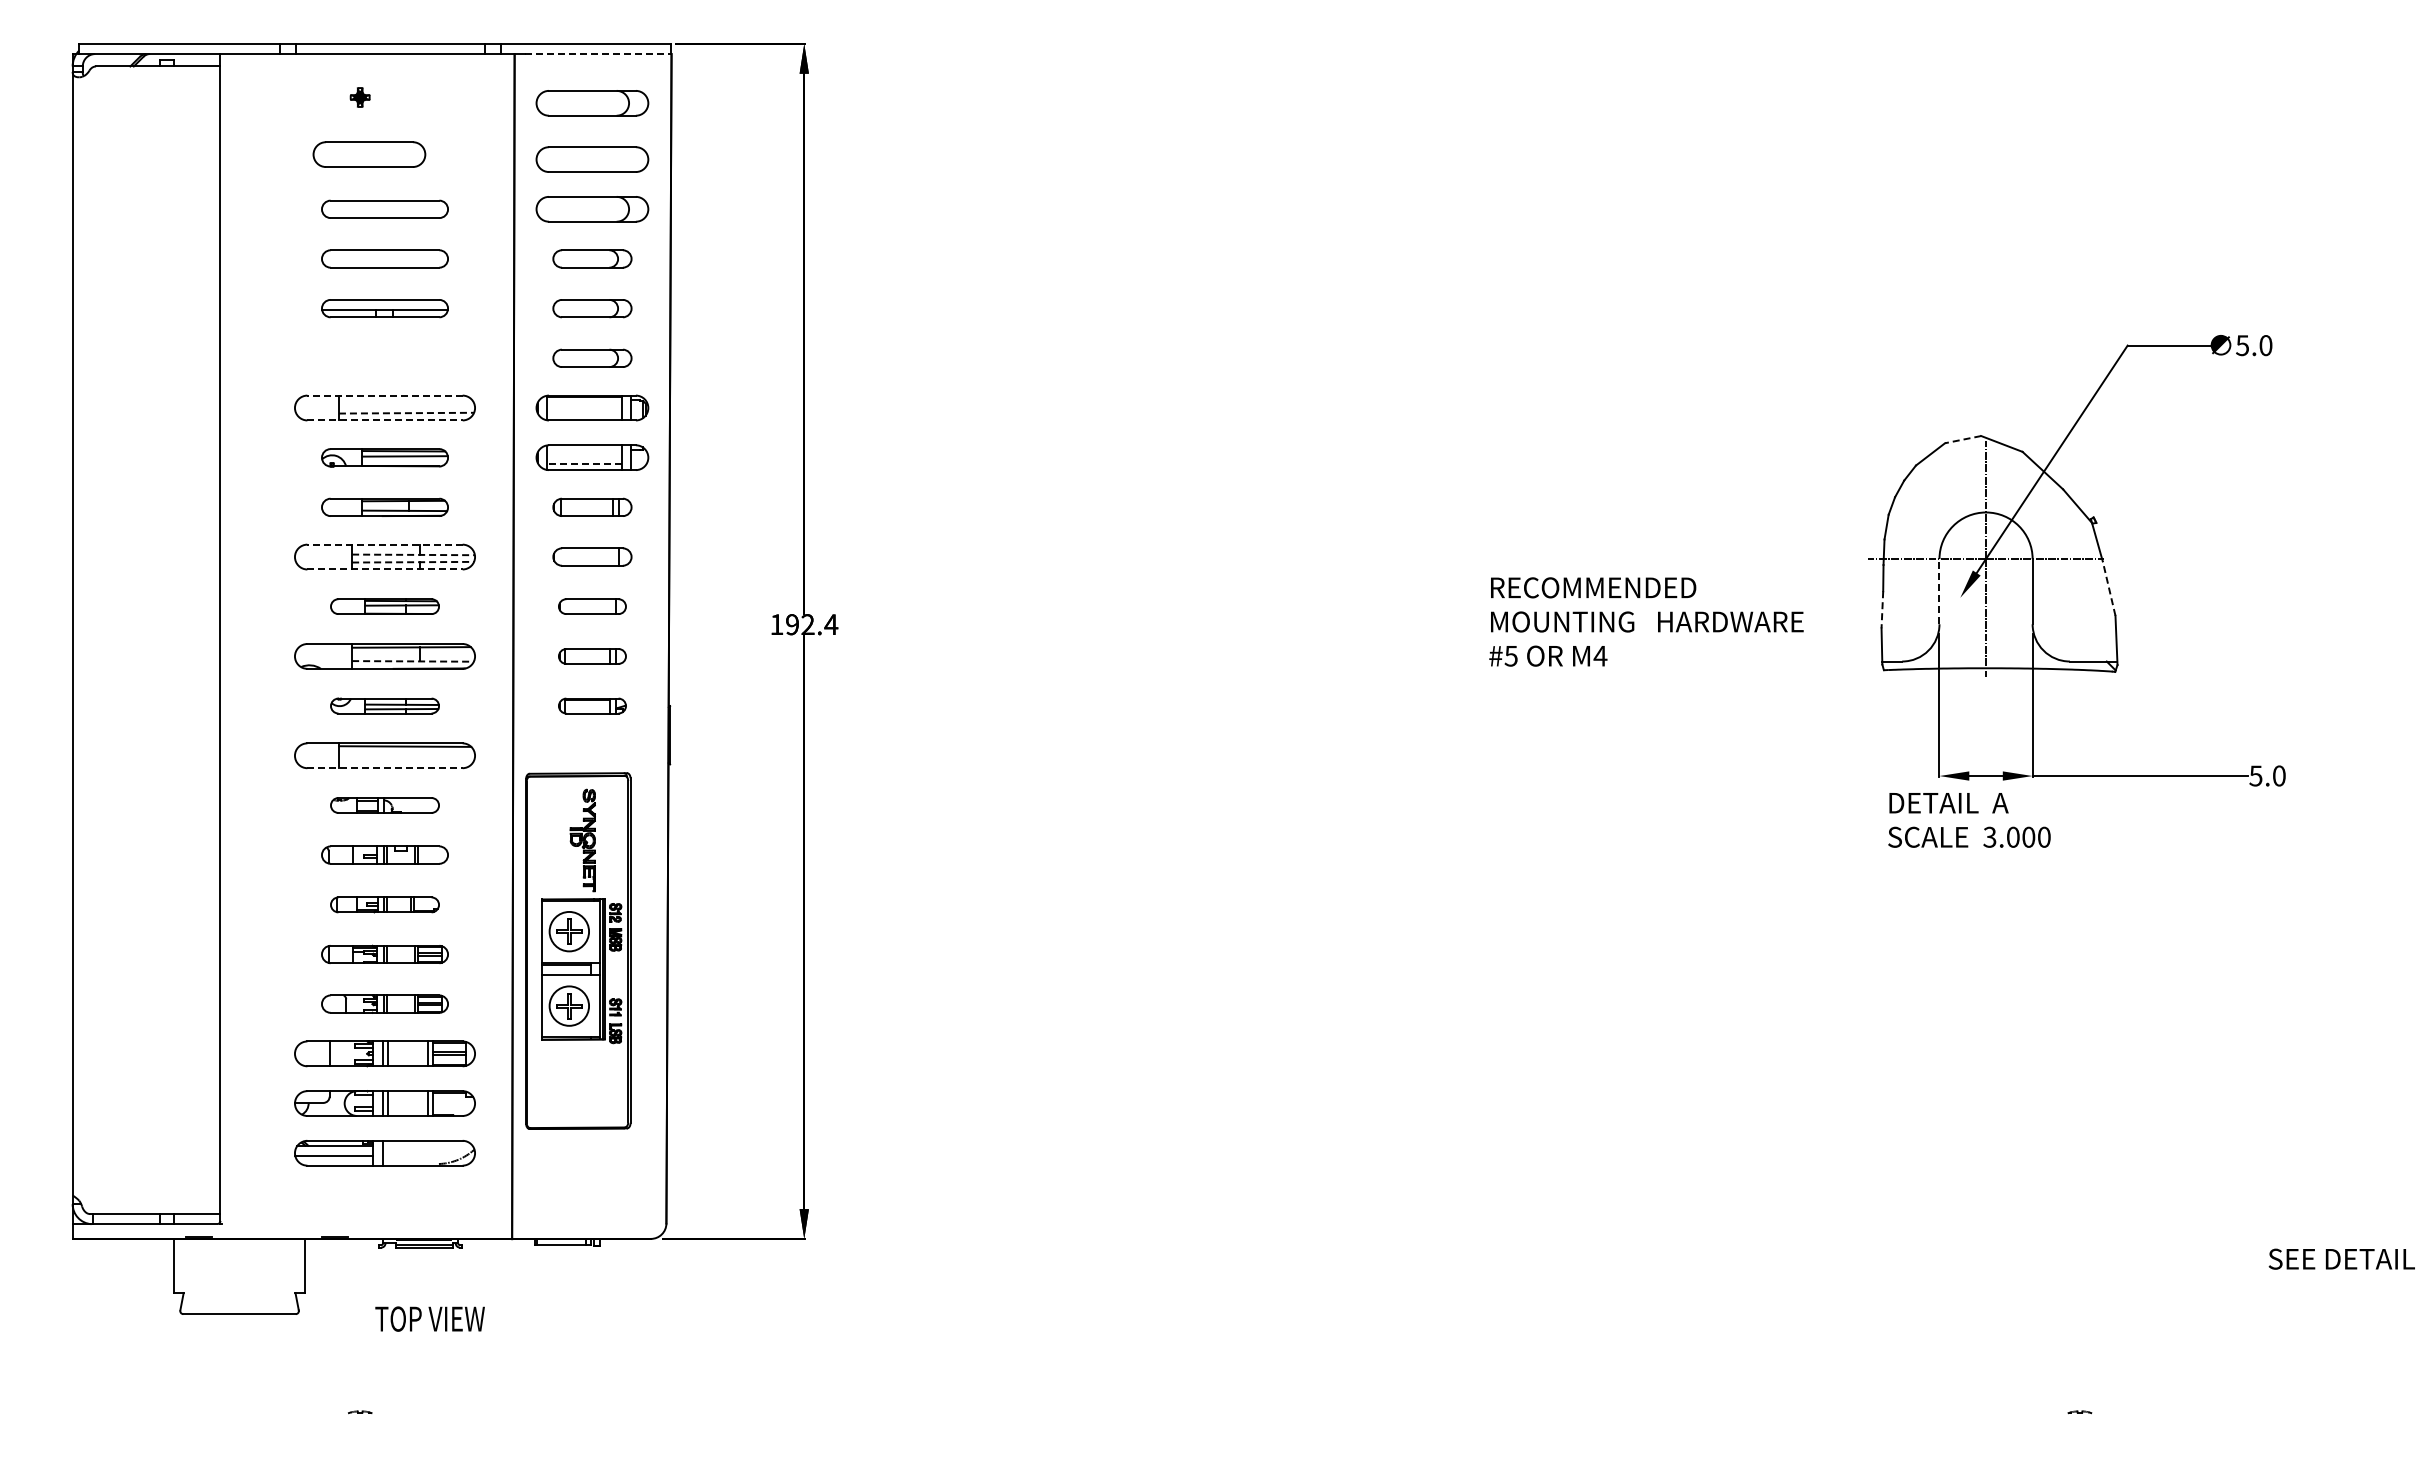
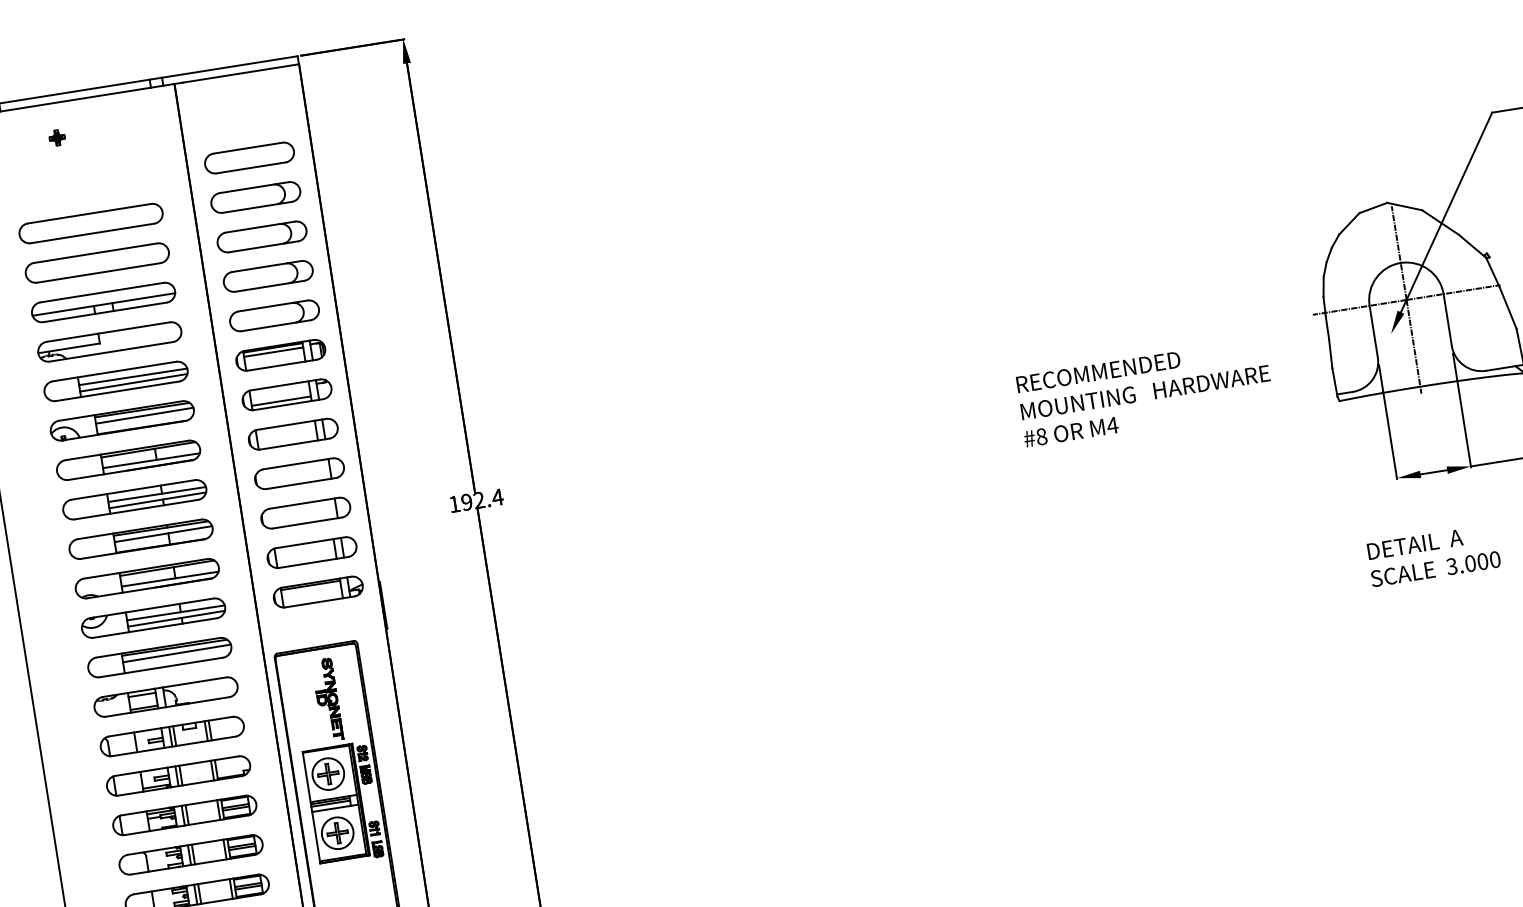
line: (598, 54) -> (241, 73), dashed -> solid
part: (592, 103) -> (242, 113), removed
part: (369, 154) -> (71, 182), removed
part: (384, 209) -> (90, 223), size x1.43
part: (384, 258) -> (96, 262), size x1.43
part: (592, 258) -> (262, 236), size x1.43
part: (384, 308) -> (103, 302), size x1.43
part: (592, 308) -> (268, 276), size x1.43
part: (384, 358) -> (109, 342), added
part: (592, 358) -> (274, 315), size x1.43
line: (385, 395) -> (114, 371), dashed -> solid
line: (583, 402) -> (273, 352), added
line: (406, 405) -> (132, 376), added
line: (406, 413) -> (133, 383), dashed -> solid
line: (385, 420) -> (118, 391), dashed -> solid
line: (1962, 439) -> (1372, 207), dashed -> solid
part: (384, 457) -> (121, 420), size x1.43
line: (583, 464) -> (280, 401), dashed -> solid
part: (384, 507) -> (128, 460), size x1.43
part: (592, 507) -> (293, 434), size x1.43
line: (385, 544) -> (133, 489), dashed -> solid
line: (414, 554) -> (157, 494), dashed -> solid
part: (592, 556) -> (299, 473), size x1.43
line: (413, 562) -> (158, 500), dashed -> solid
line: (385, 569) -> (136, 509), dashed -> solid
line: (2109, 588) -> (1508, 307), dashed -> solid
line: (1939, 591) -> (1373, 331), dashed -> solid
part: (384, 606) -> (140, 539), size x1.67
part: (592, 606) -> (305, 512), size x1.67
line: (1882, 609) -> (1330, 353), dashed -> solid
text: (1510, 655) -> (1041, 436), #5 -> #8
part: (592, 656) -> (312, 552), size x1.67
line: (412, 661) -> (169, 579), dashed -> solid
part: (384, 705) -> (153, 617), size x1.67
part: (592, 705) -> (318, 591), size x1.67
line: (406, 753) -> (176, 653), added
line: (385, 768) -> (161, 667), dashed -> solid
part: (384, 805) -> (165, 697), size x1.67
text: (1969, 820) -> (1433, 555), moved
part: (384, 854) -> (171, 736), size x1.43
part: (384, 904) -> (178, 775), size x1.67
part: (384, 954) -> (184, 815), size x1.43
line: (566, 968) -> (330, 803), added
part: (384, 1003) -> (190, 854), size x1.43

